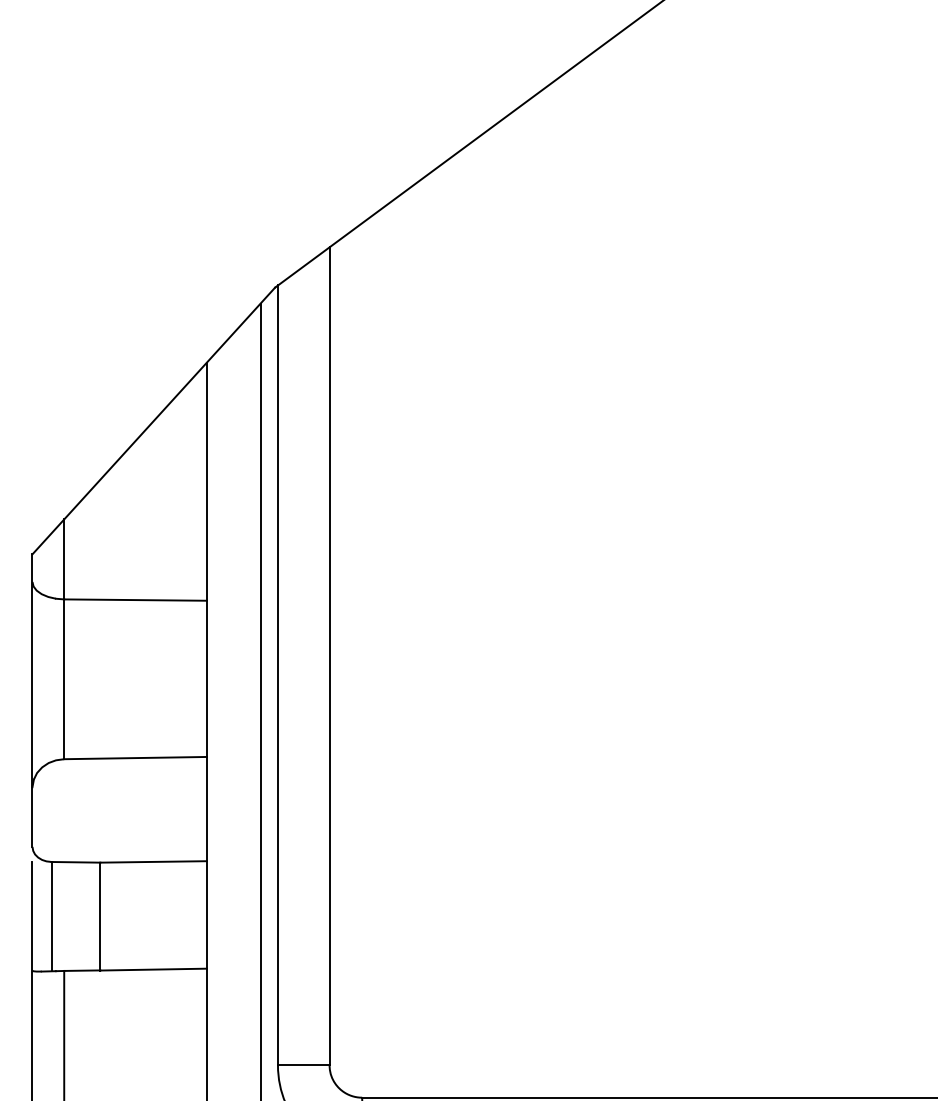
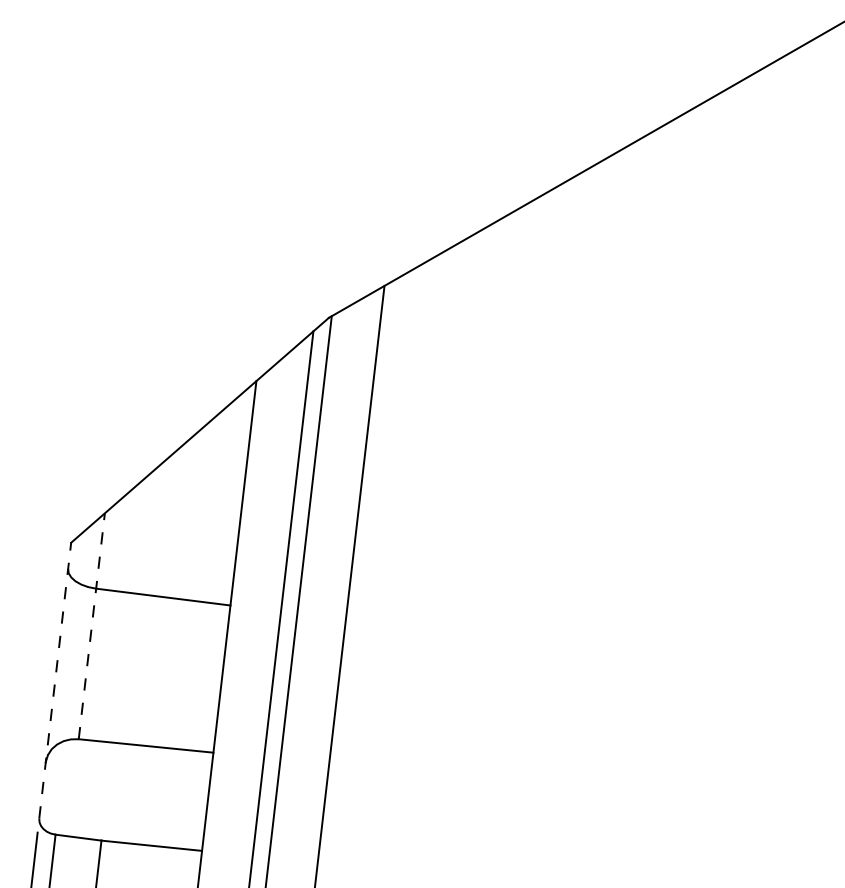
line: (64, 639) -> (92, 626), solid -> dashed
line: (32, 700) -> (55, 680), solid -> dashed

